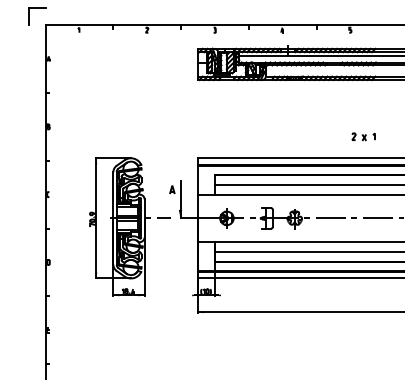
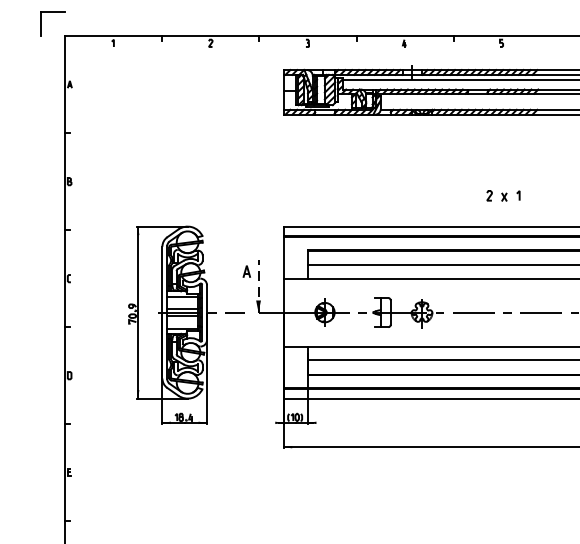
part: (363, 136) -> (503, 195), moved
line: (180, 199) -> (258, 285), solid -> dashed

